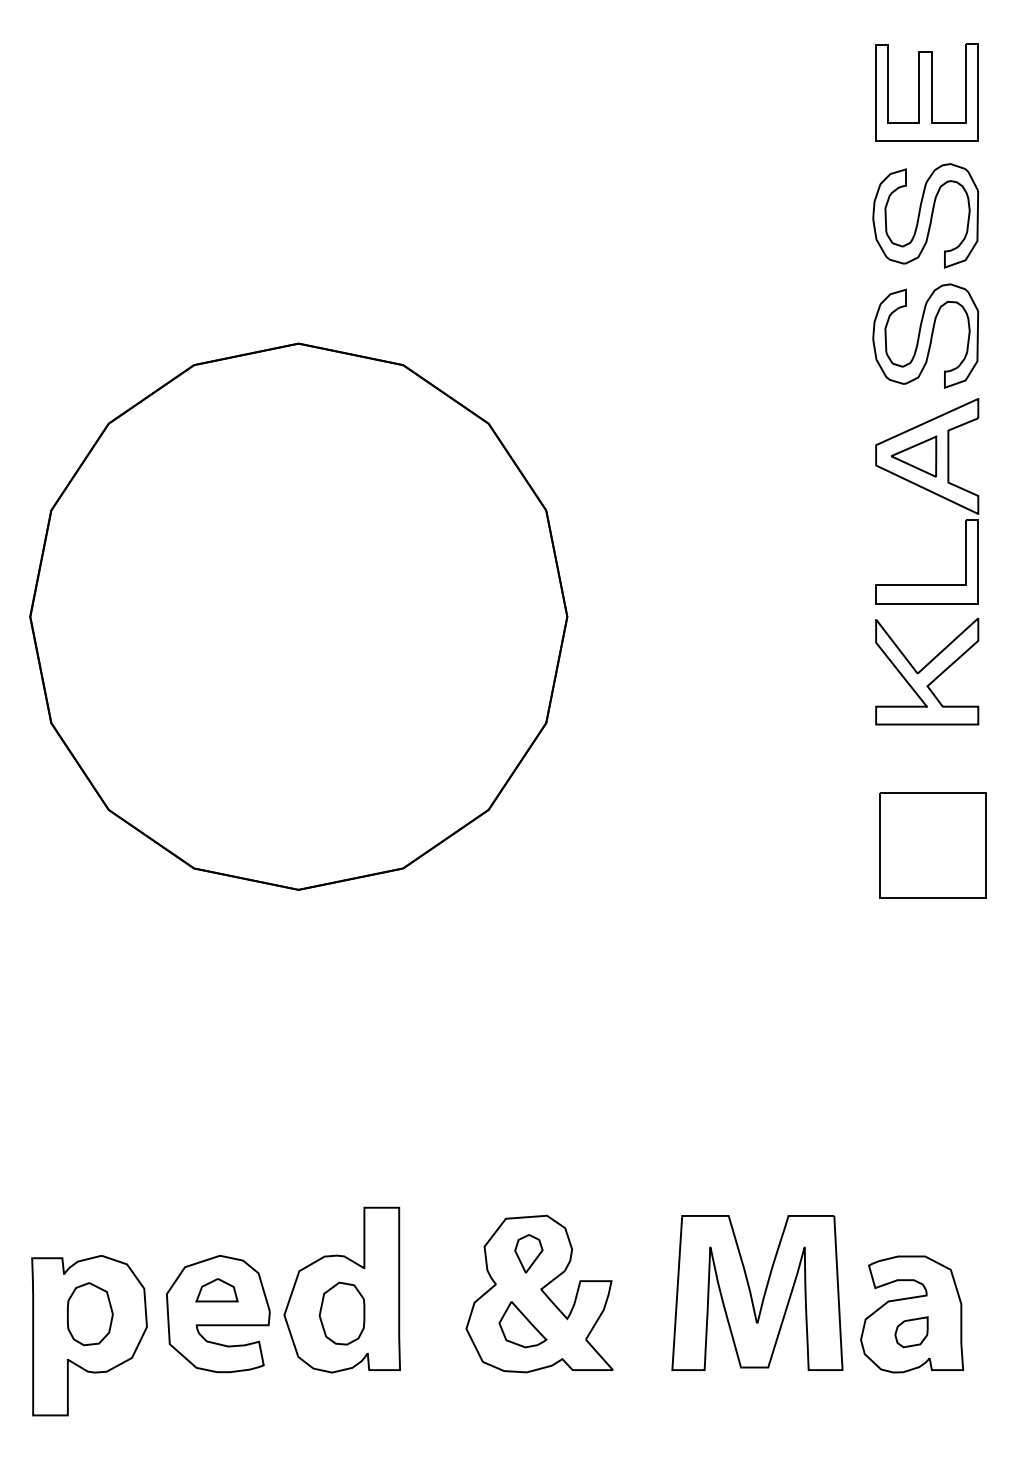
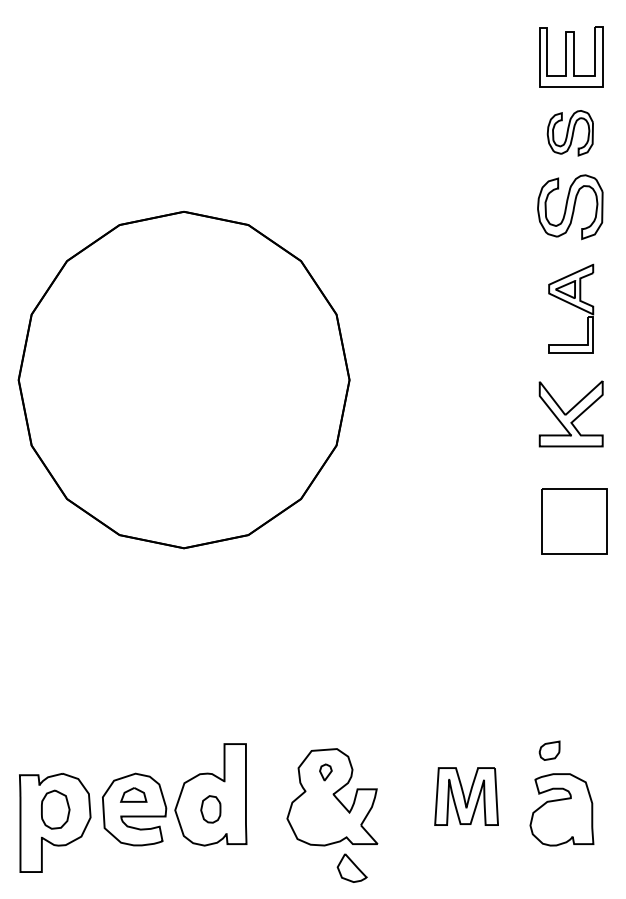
part: (925, 216) -> (570, 133), size x0.7
part: (925, 500) -> (570, 308), size x0.7
part: (528, 1253) -> (325, 772), size x0.7
part: (757, 1292) -> (466, 796), size x0.6
part: (341, 1313) -> (210, 809), size x0.7
part: (521, 1323) -> (351, 867), moved
part: (911, 1331) -> (549, 750), moved

